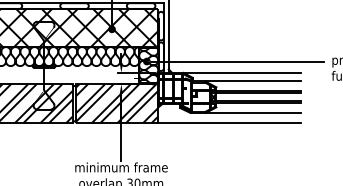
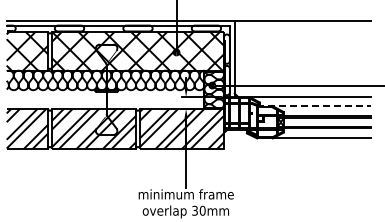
line: (245, 80) -> (313, 105), solid -> dashed
line: (228, 122) -> (296, 148), removed

